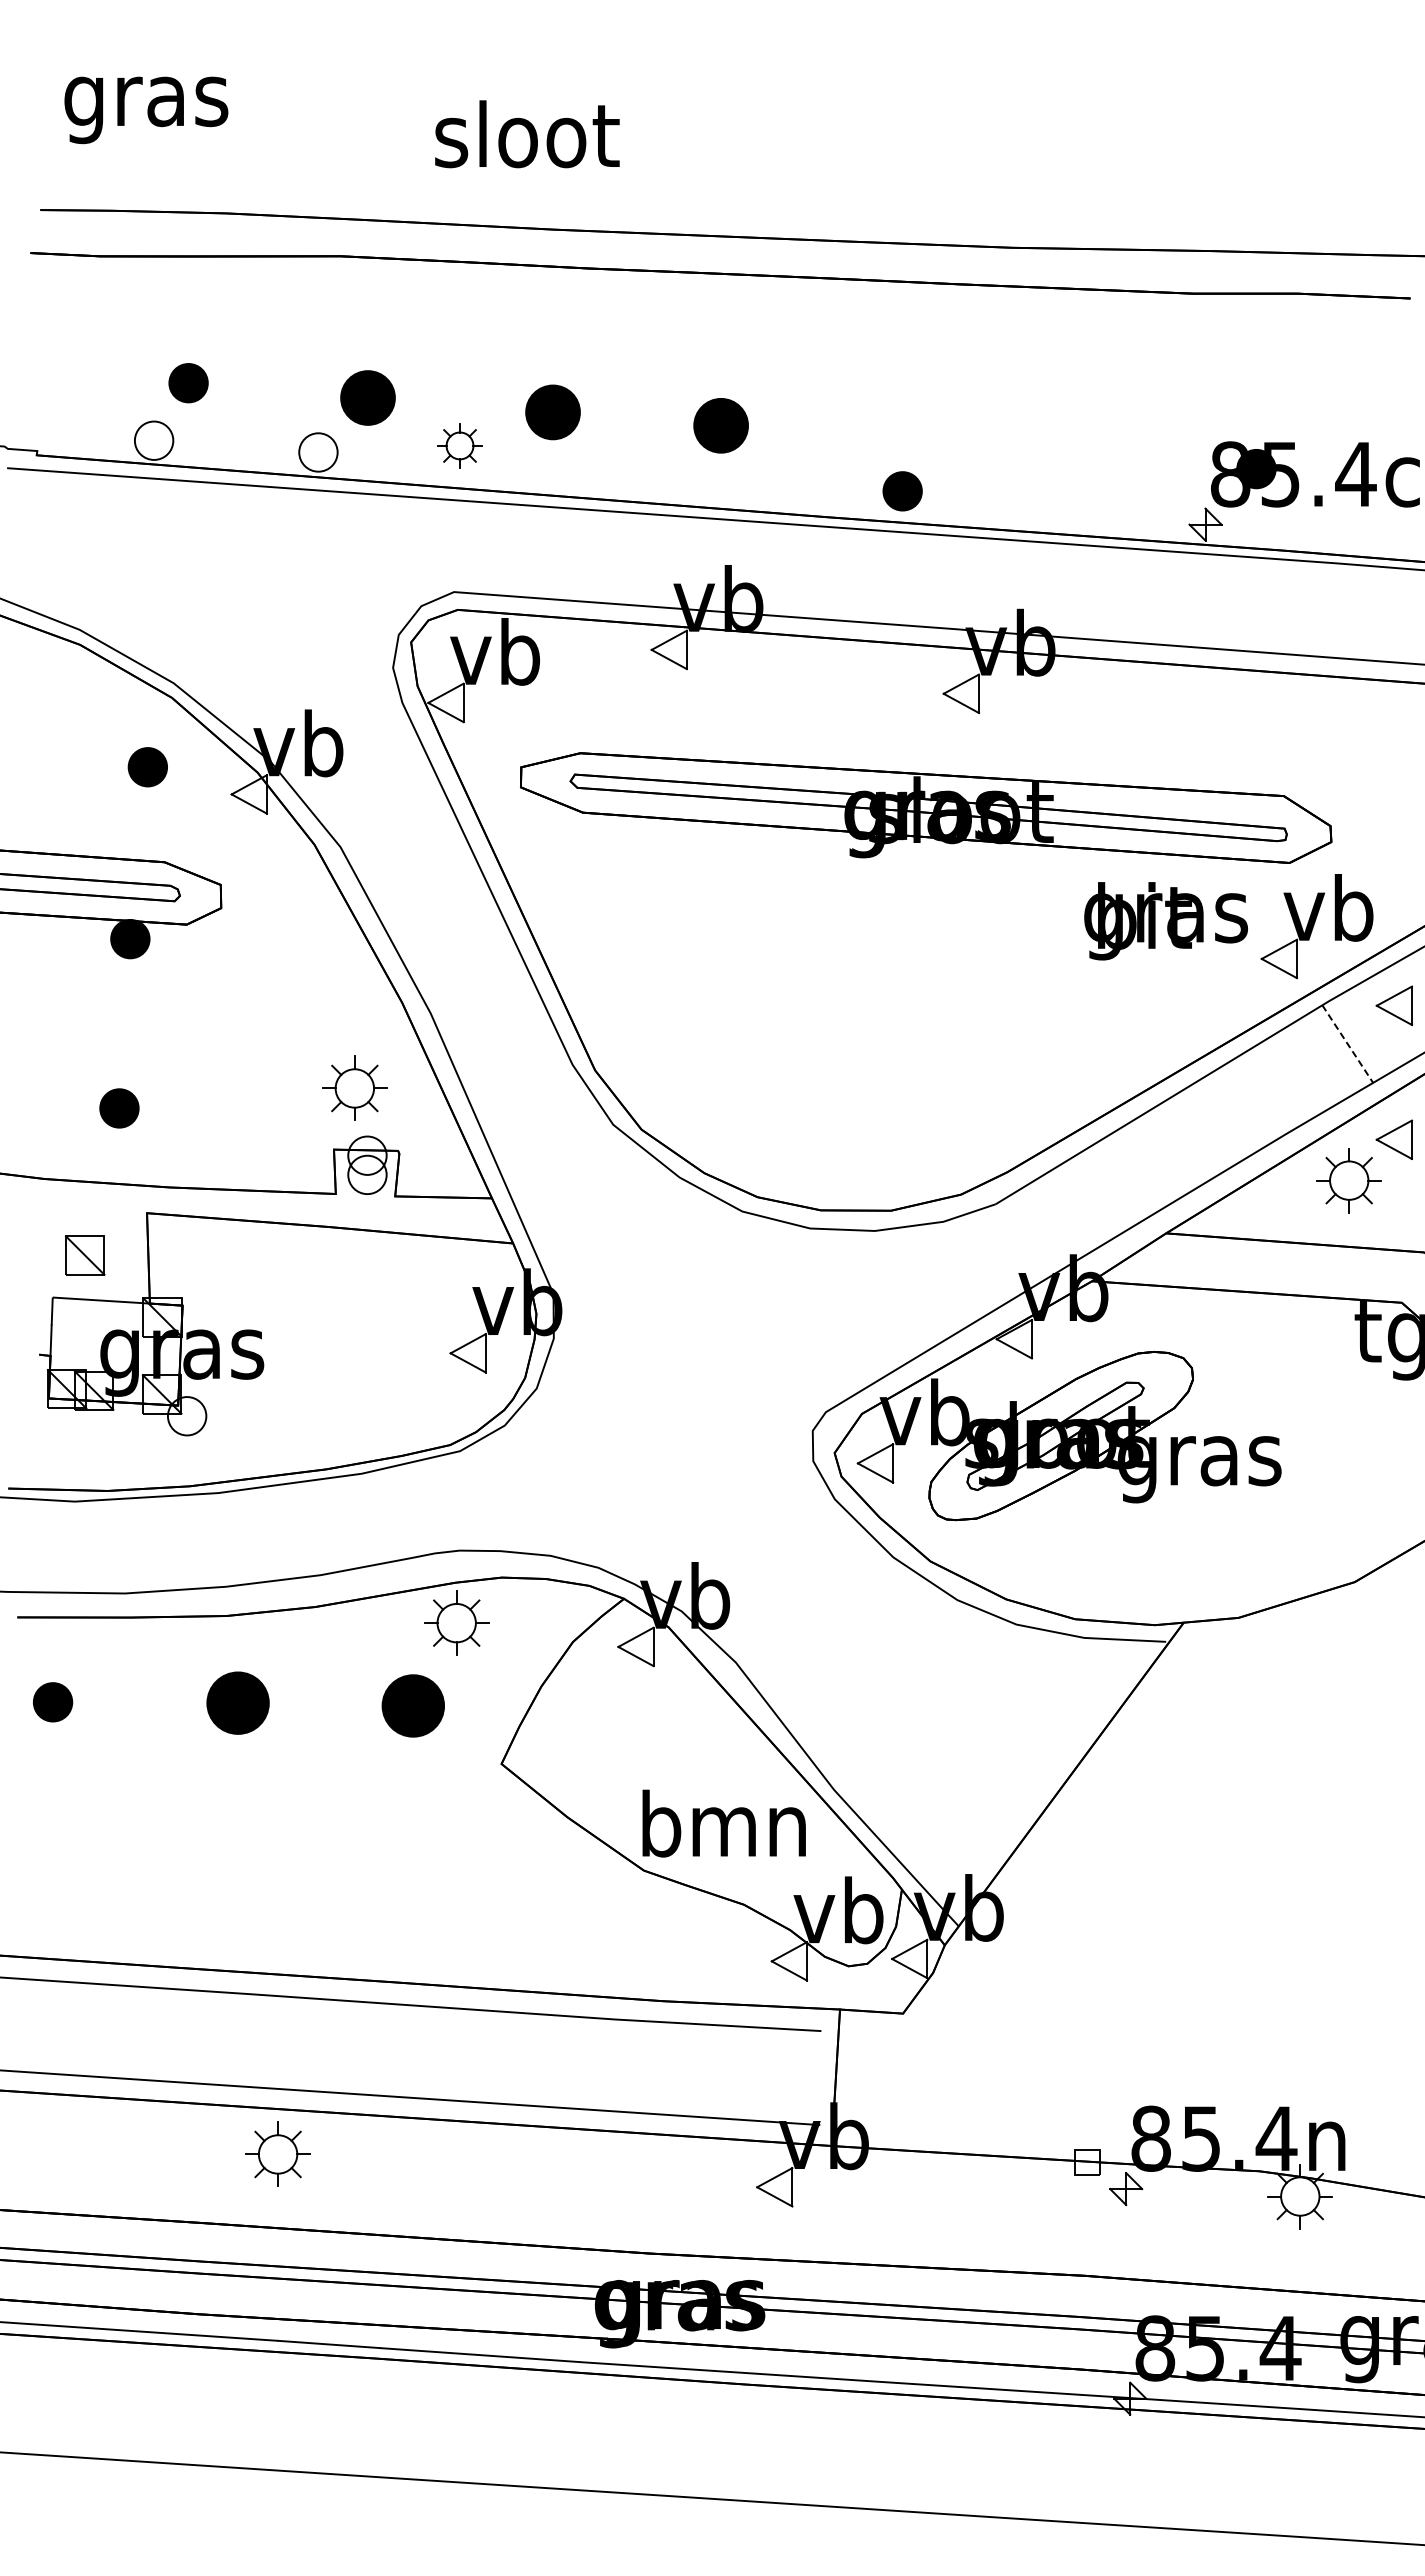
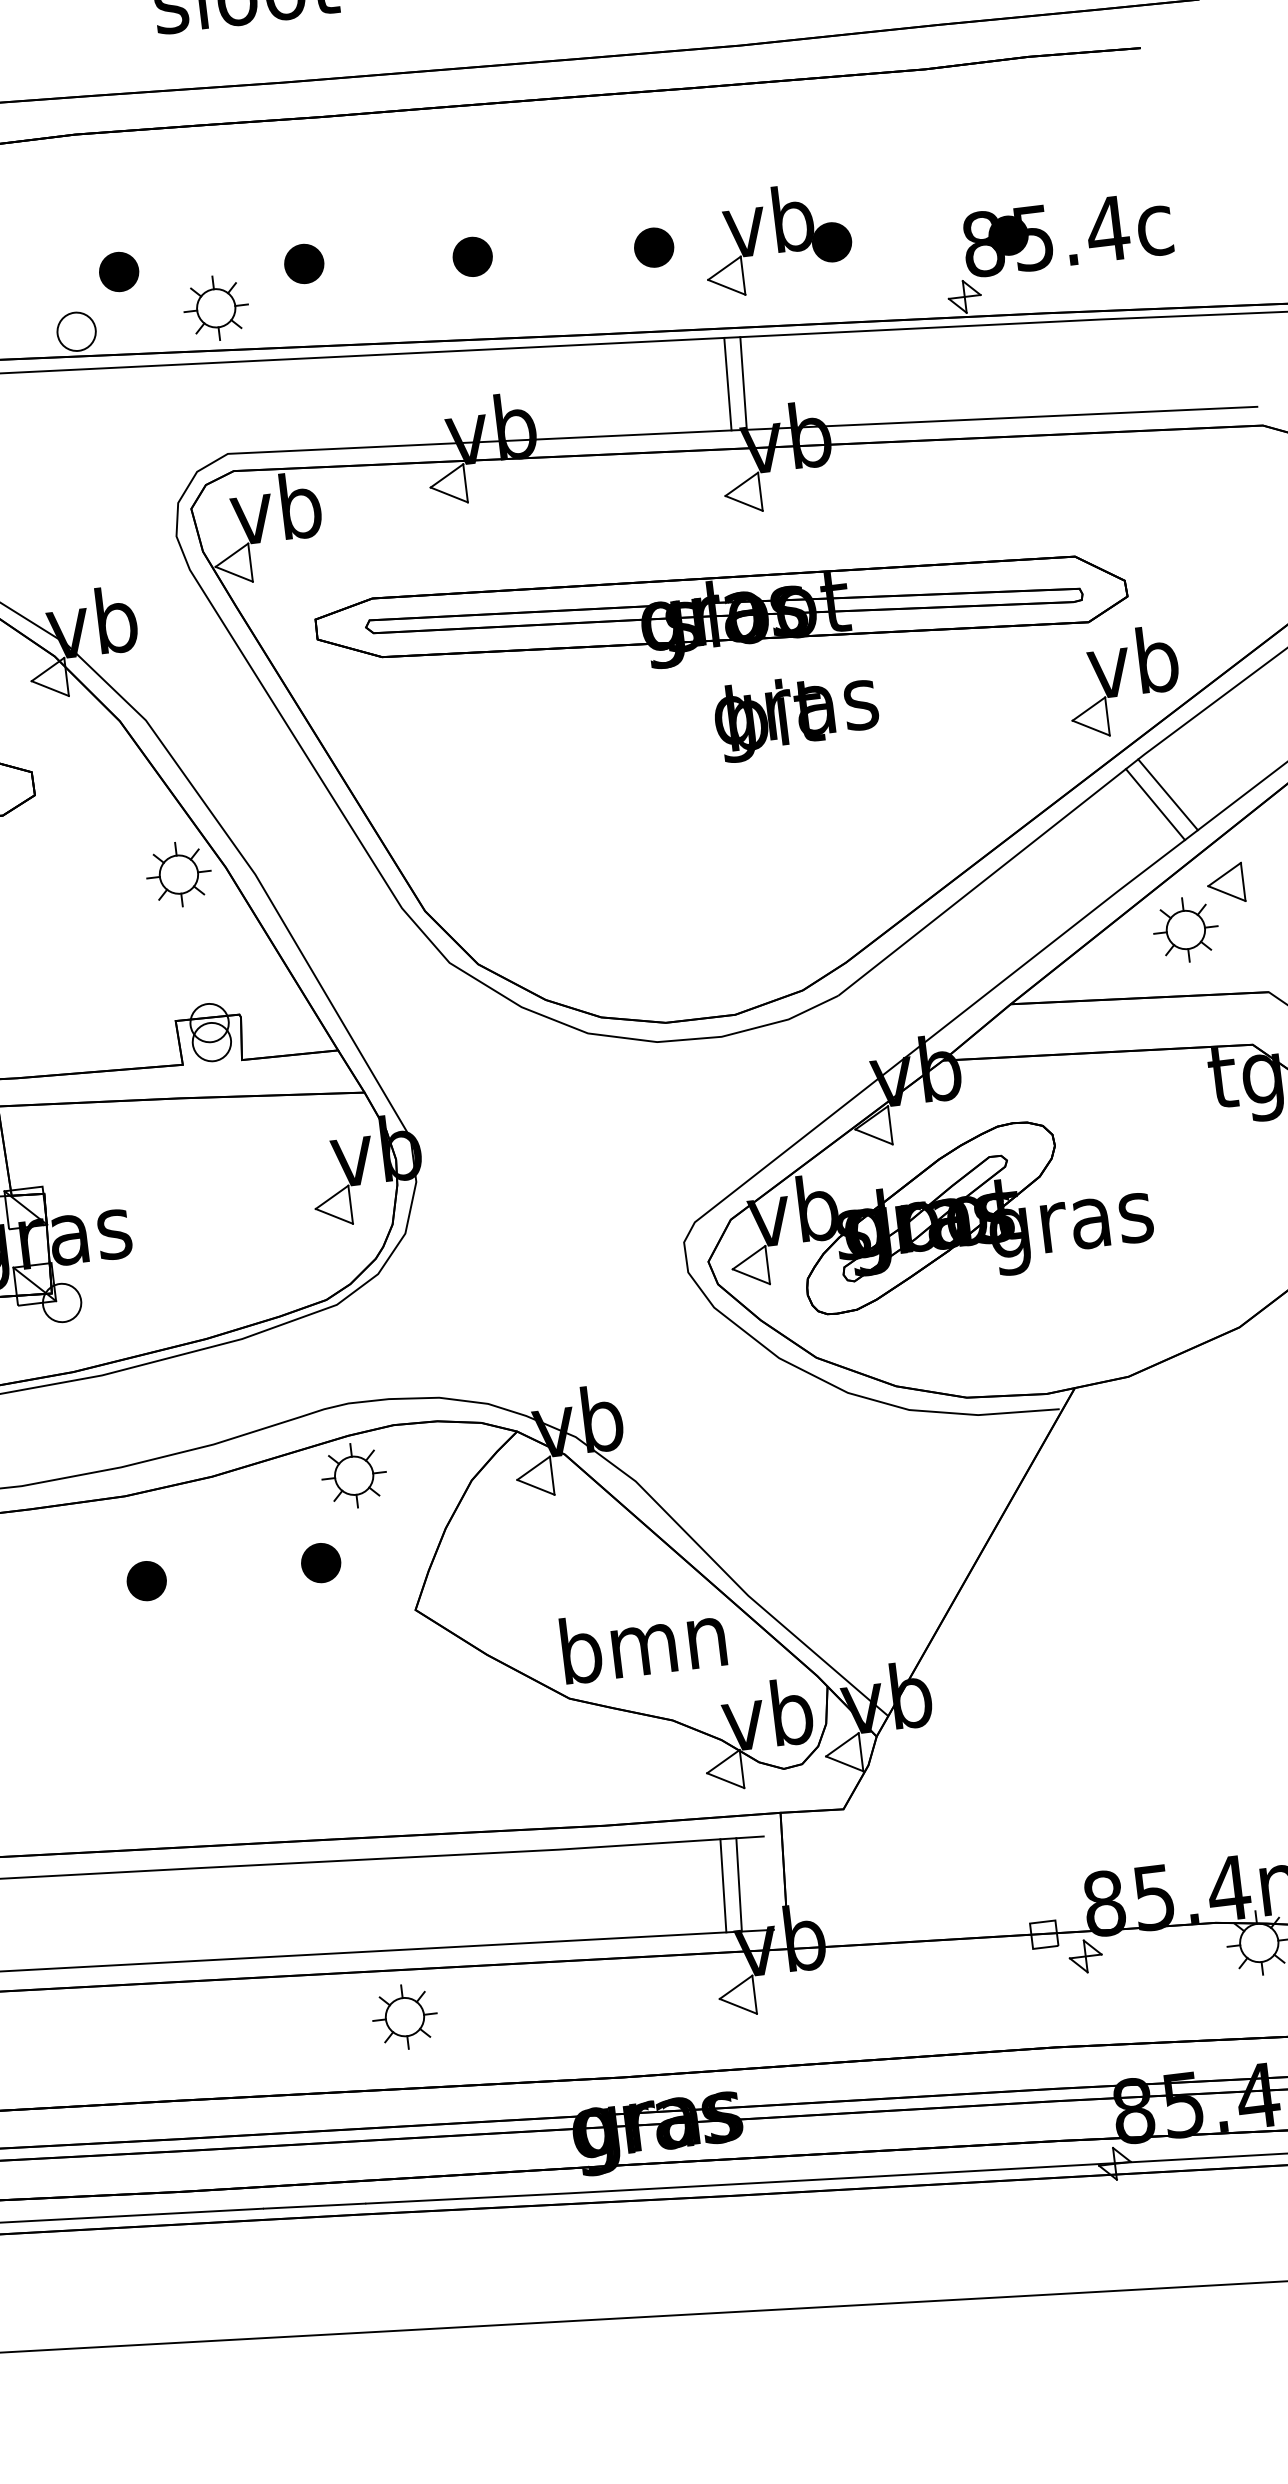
part: (367, 398) -> (118, 272), size x0.71
part: (552, 412) -> (303, 264), size x0.71
part: (721, 425) -> (473, 256), size x0.71
part: (1025, 444) -> (776, 239), added
part: (459, 445) -> (215, 307), size x1.43
part: (902, 491) -> (653, 247), moved
line: (959, 582) -> (727, 383), added
line: (974, 583) -> (742, 382), added
text: (1165, 921) -> (796, 716), moved
part: (1393, 1005) -> (1208, 751), removed
line: (1348, 1044) -> (1168, 795), dashed -> solid
line: (1333, 1052) -> (1154, 804), added
part: (354, 1087) -> (178, 873), moved
part: (237, 1702) -> (146, 1580), size x0.62
part: (413, 1705) -> (321, 1562), size x0.62
line: (774, 2074) -> (723, 1885), added
line: (790, 2075) -> (739, 1884), added
part: (277, 2153) -> (404, 2016), moved

